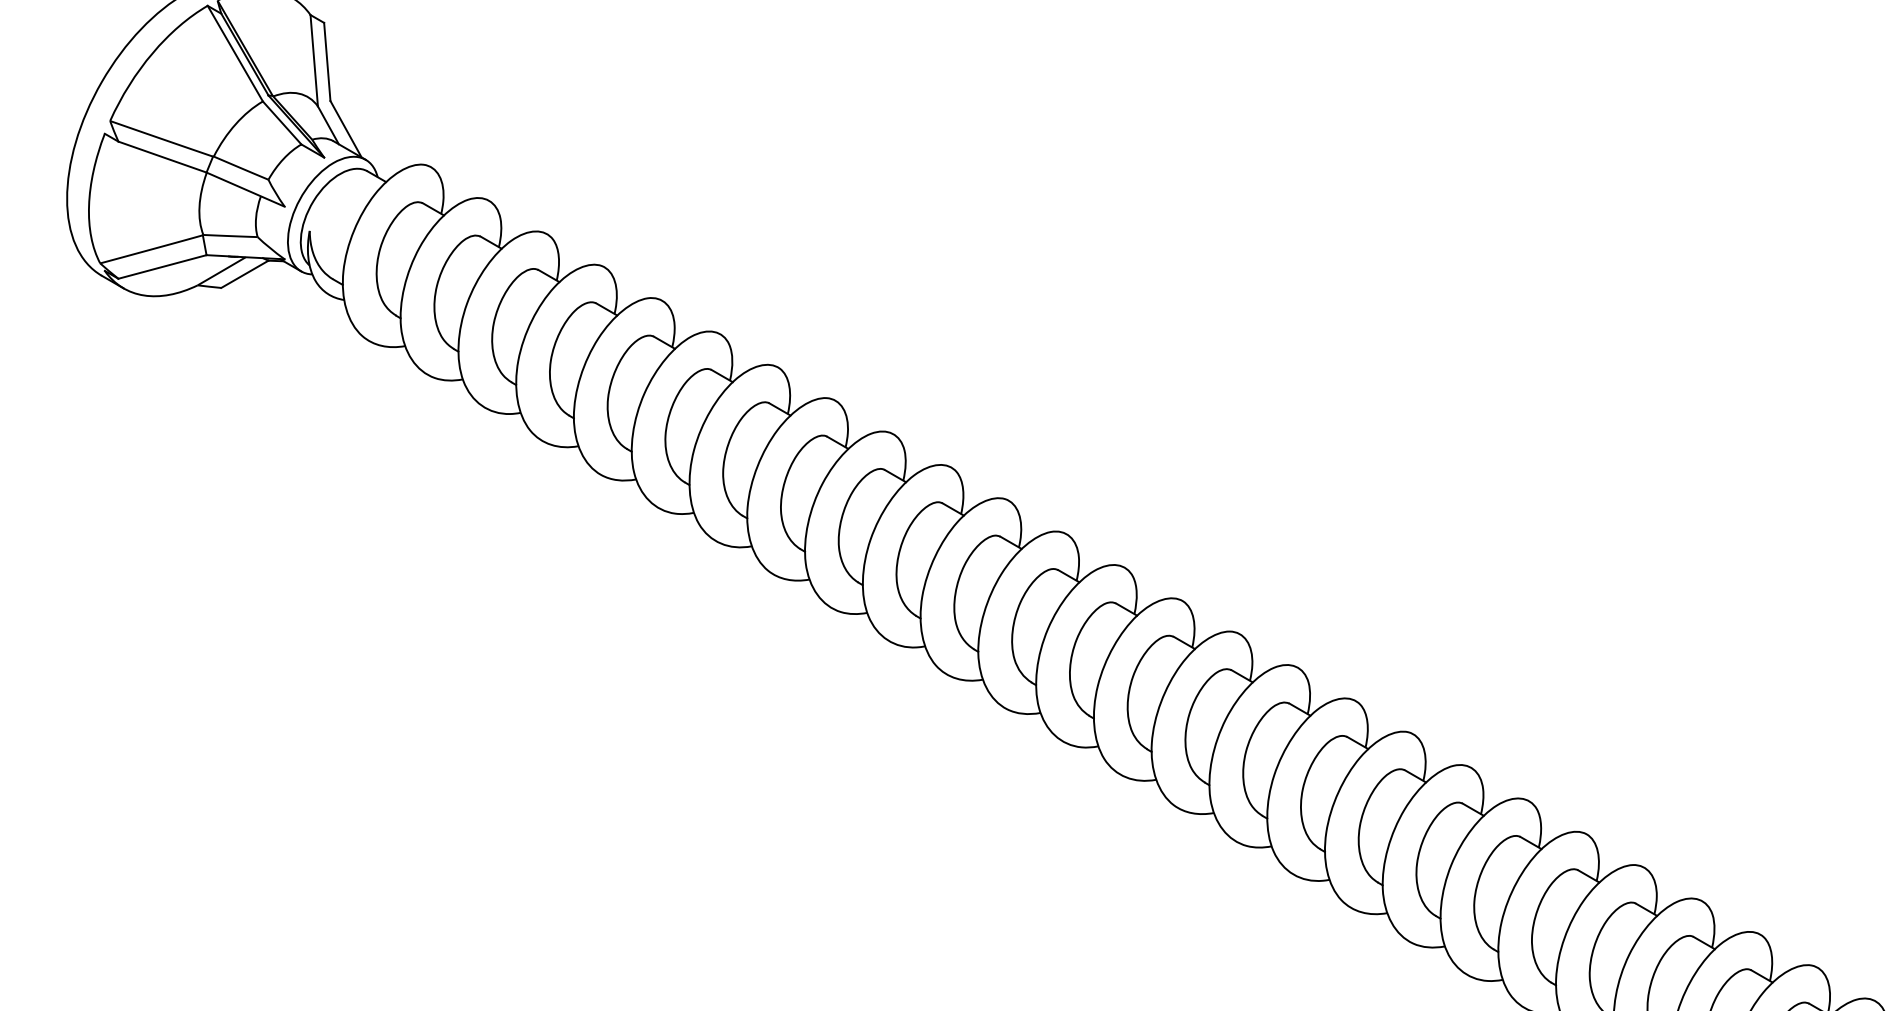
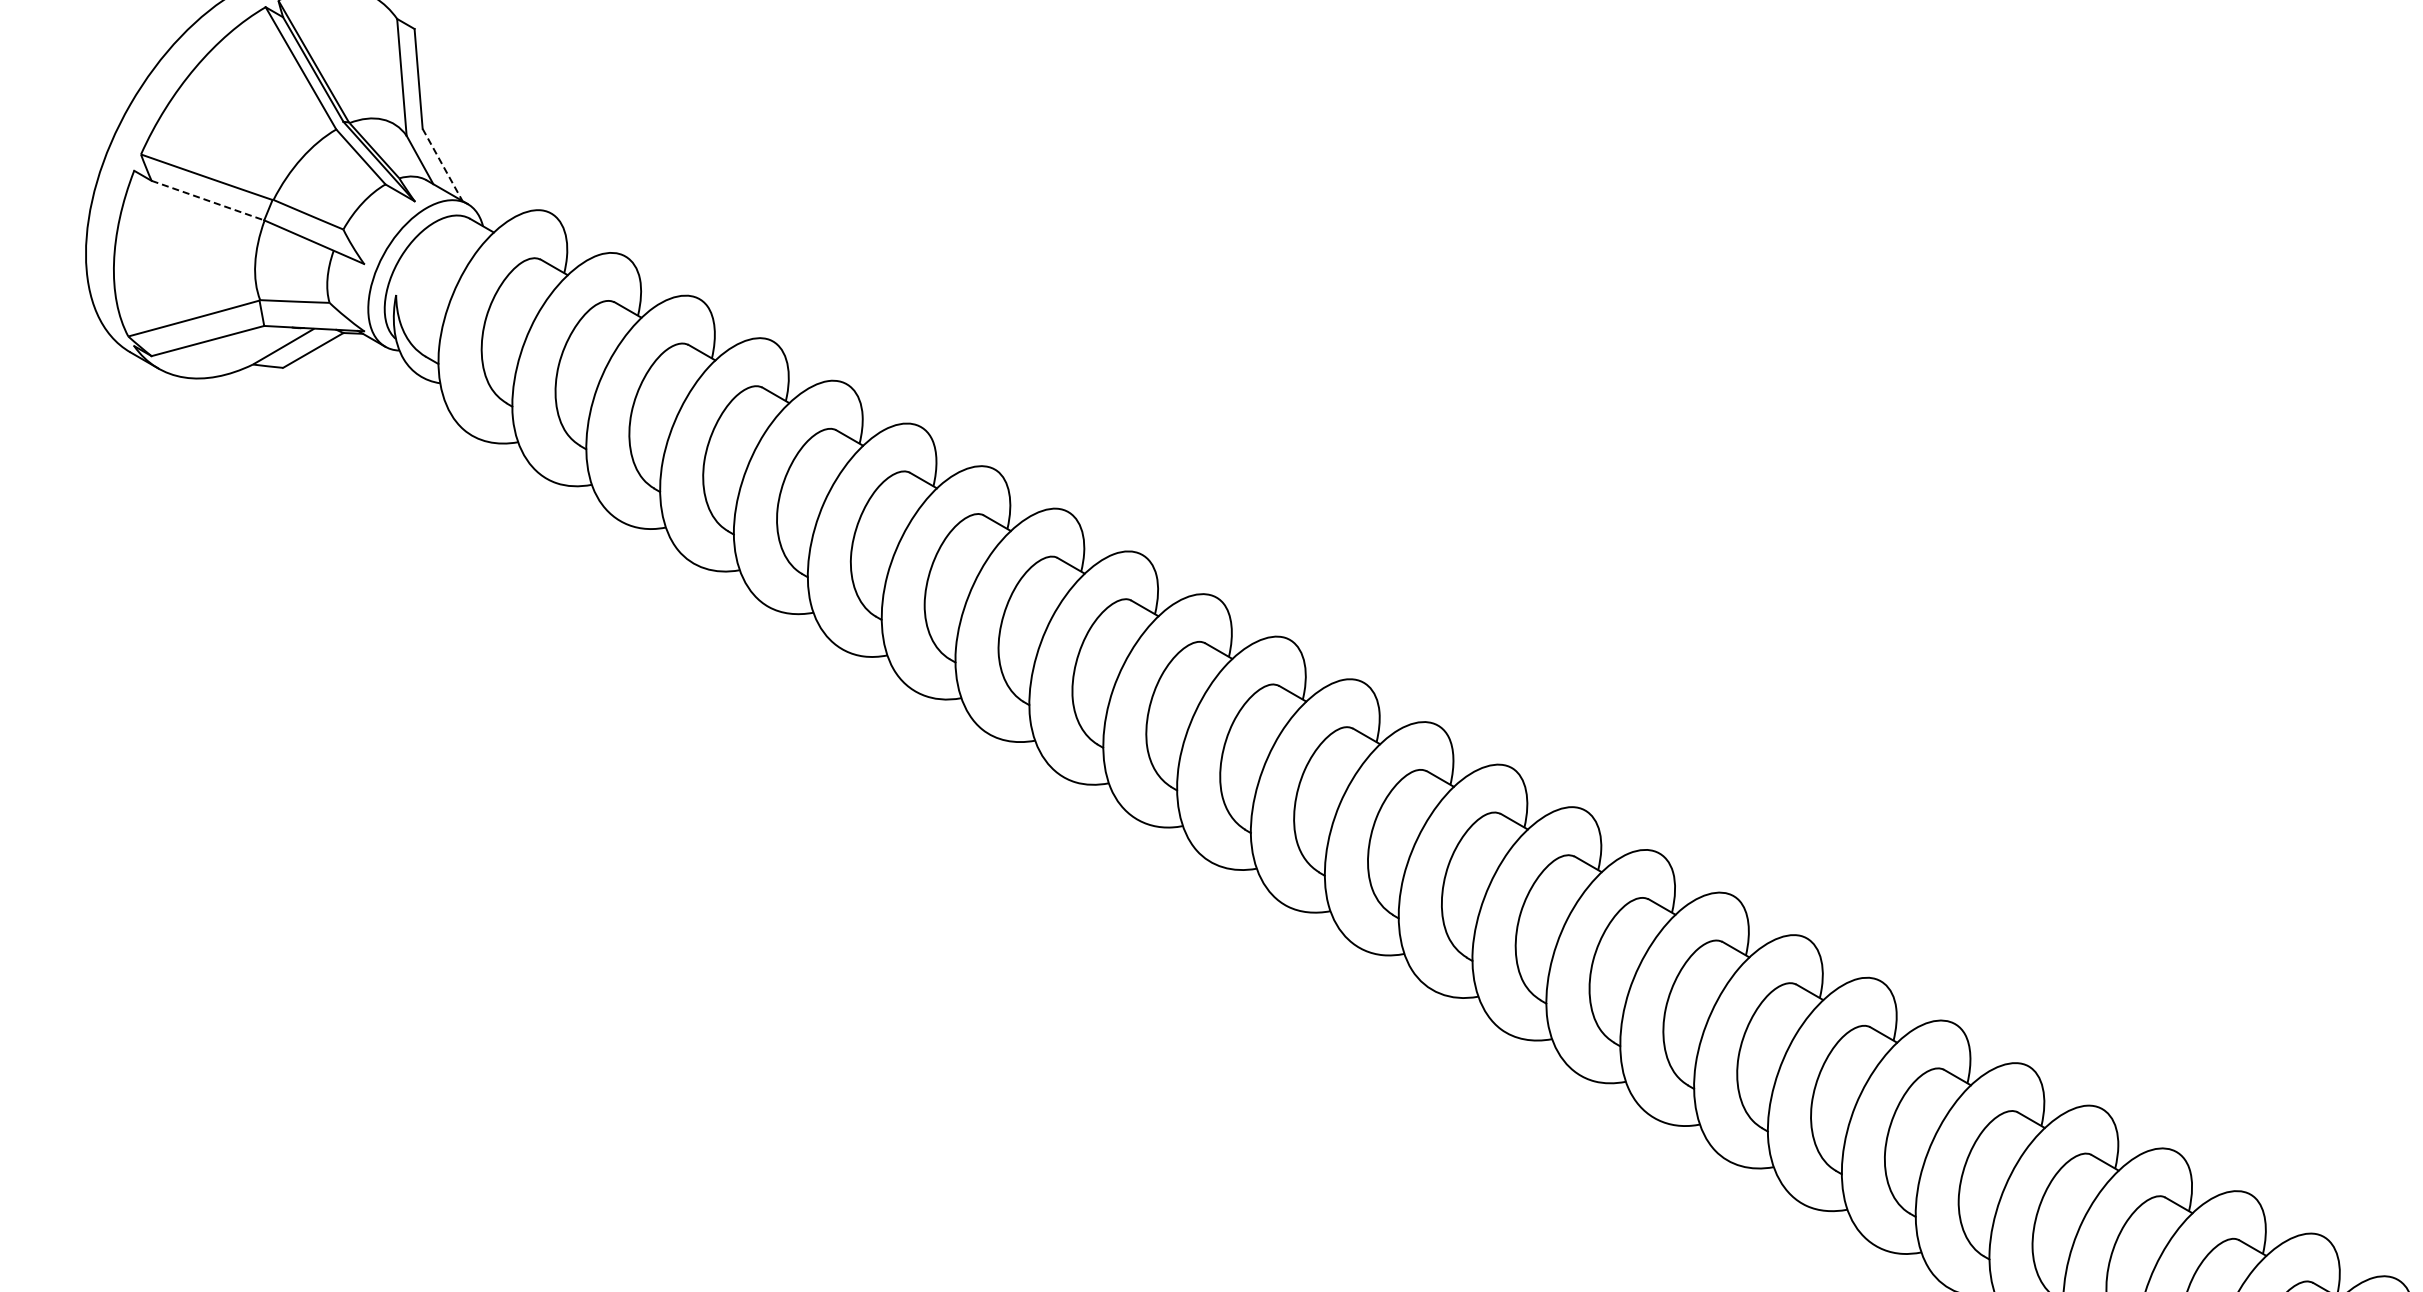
line: (345, 129) -> (442, 165), solid -> dashed
line: (162, 157) -> (207, 200), solid -> dashed

